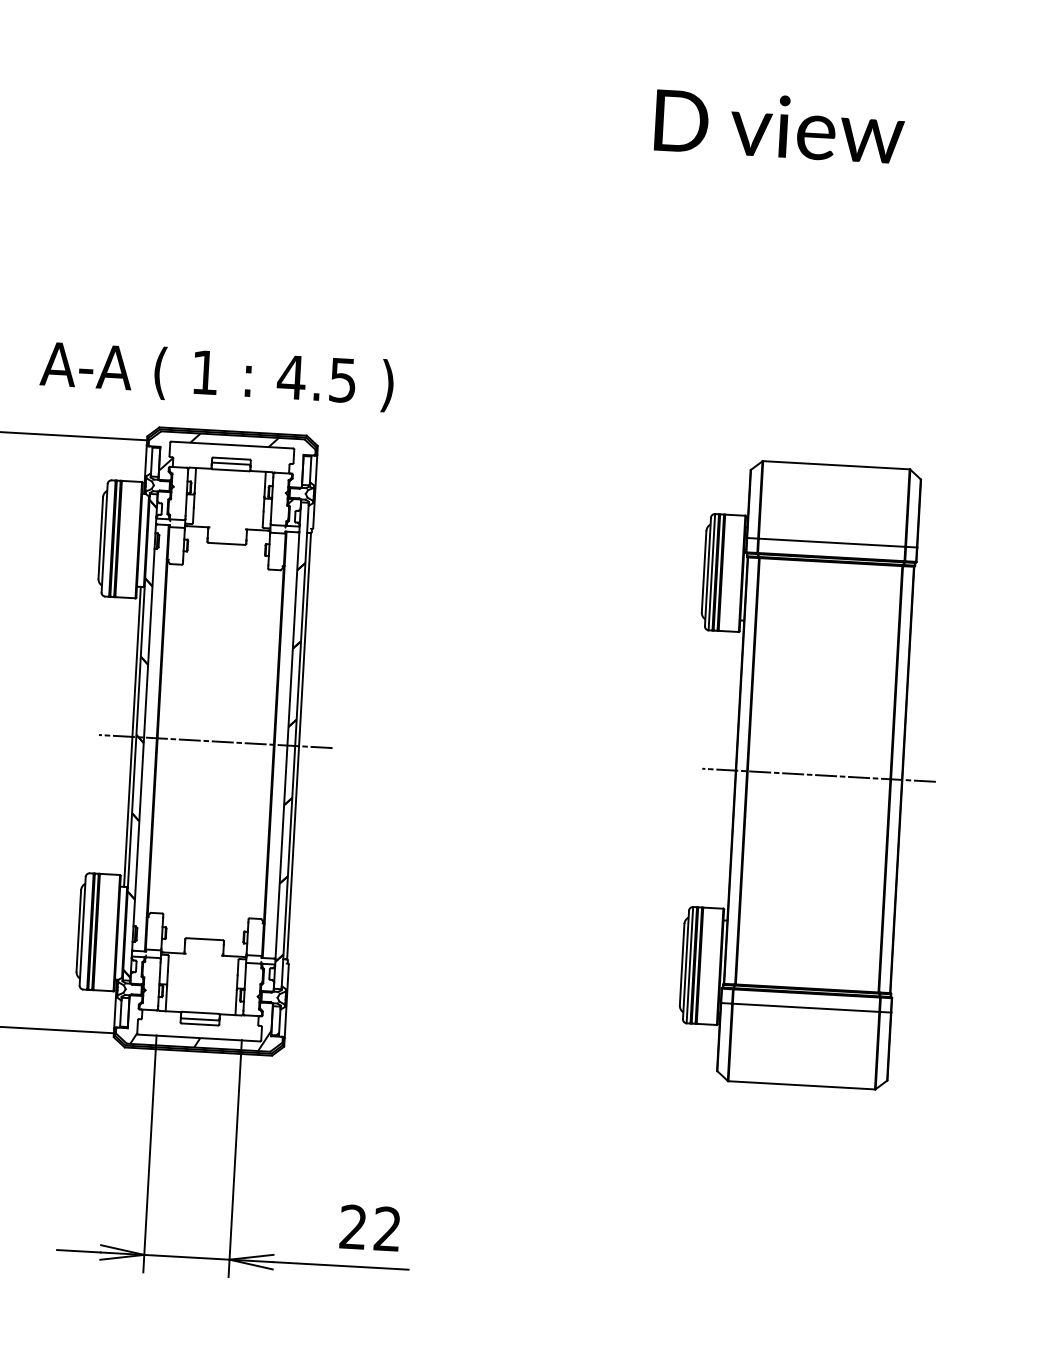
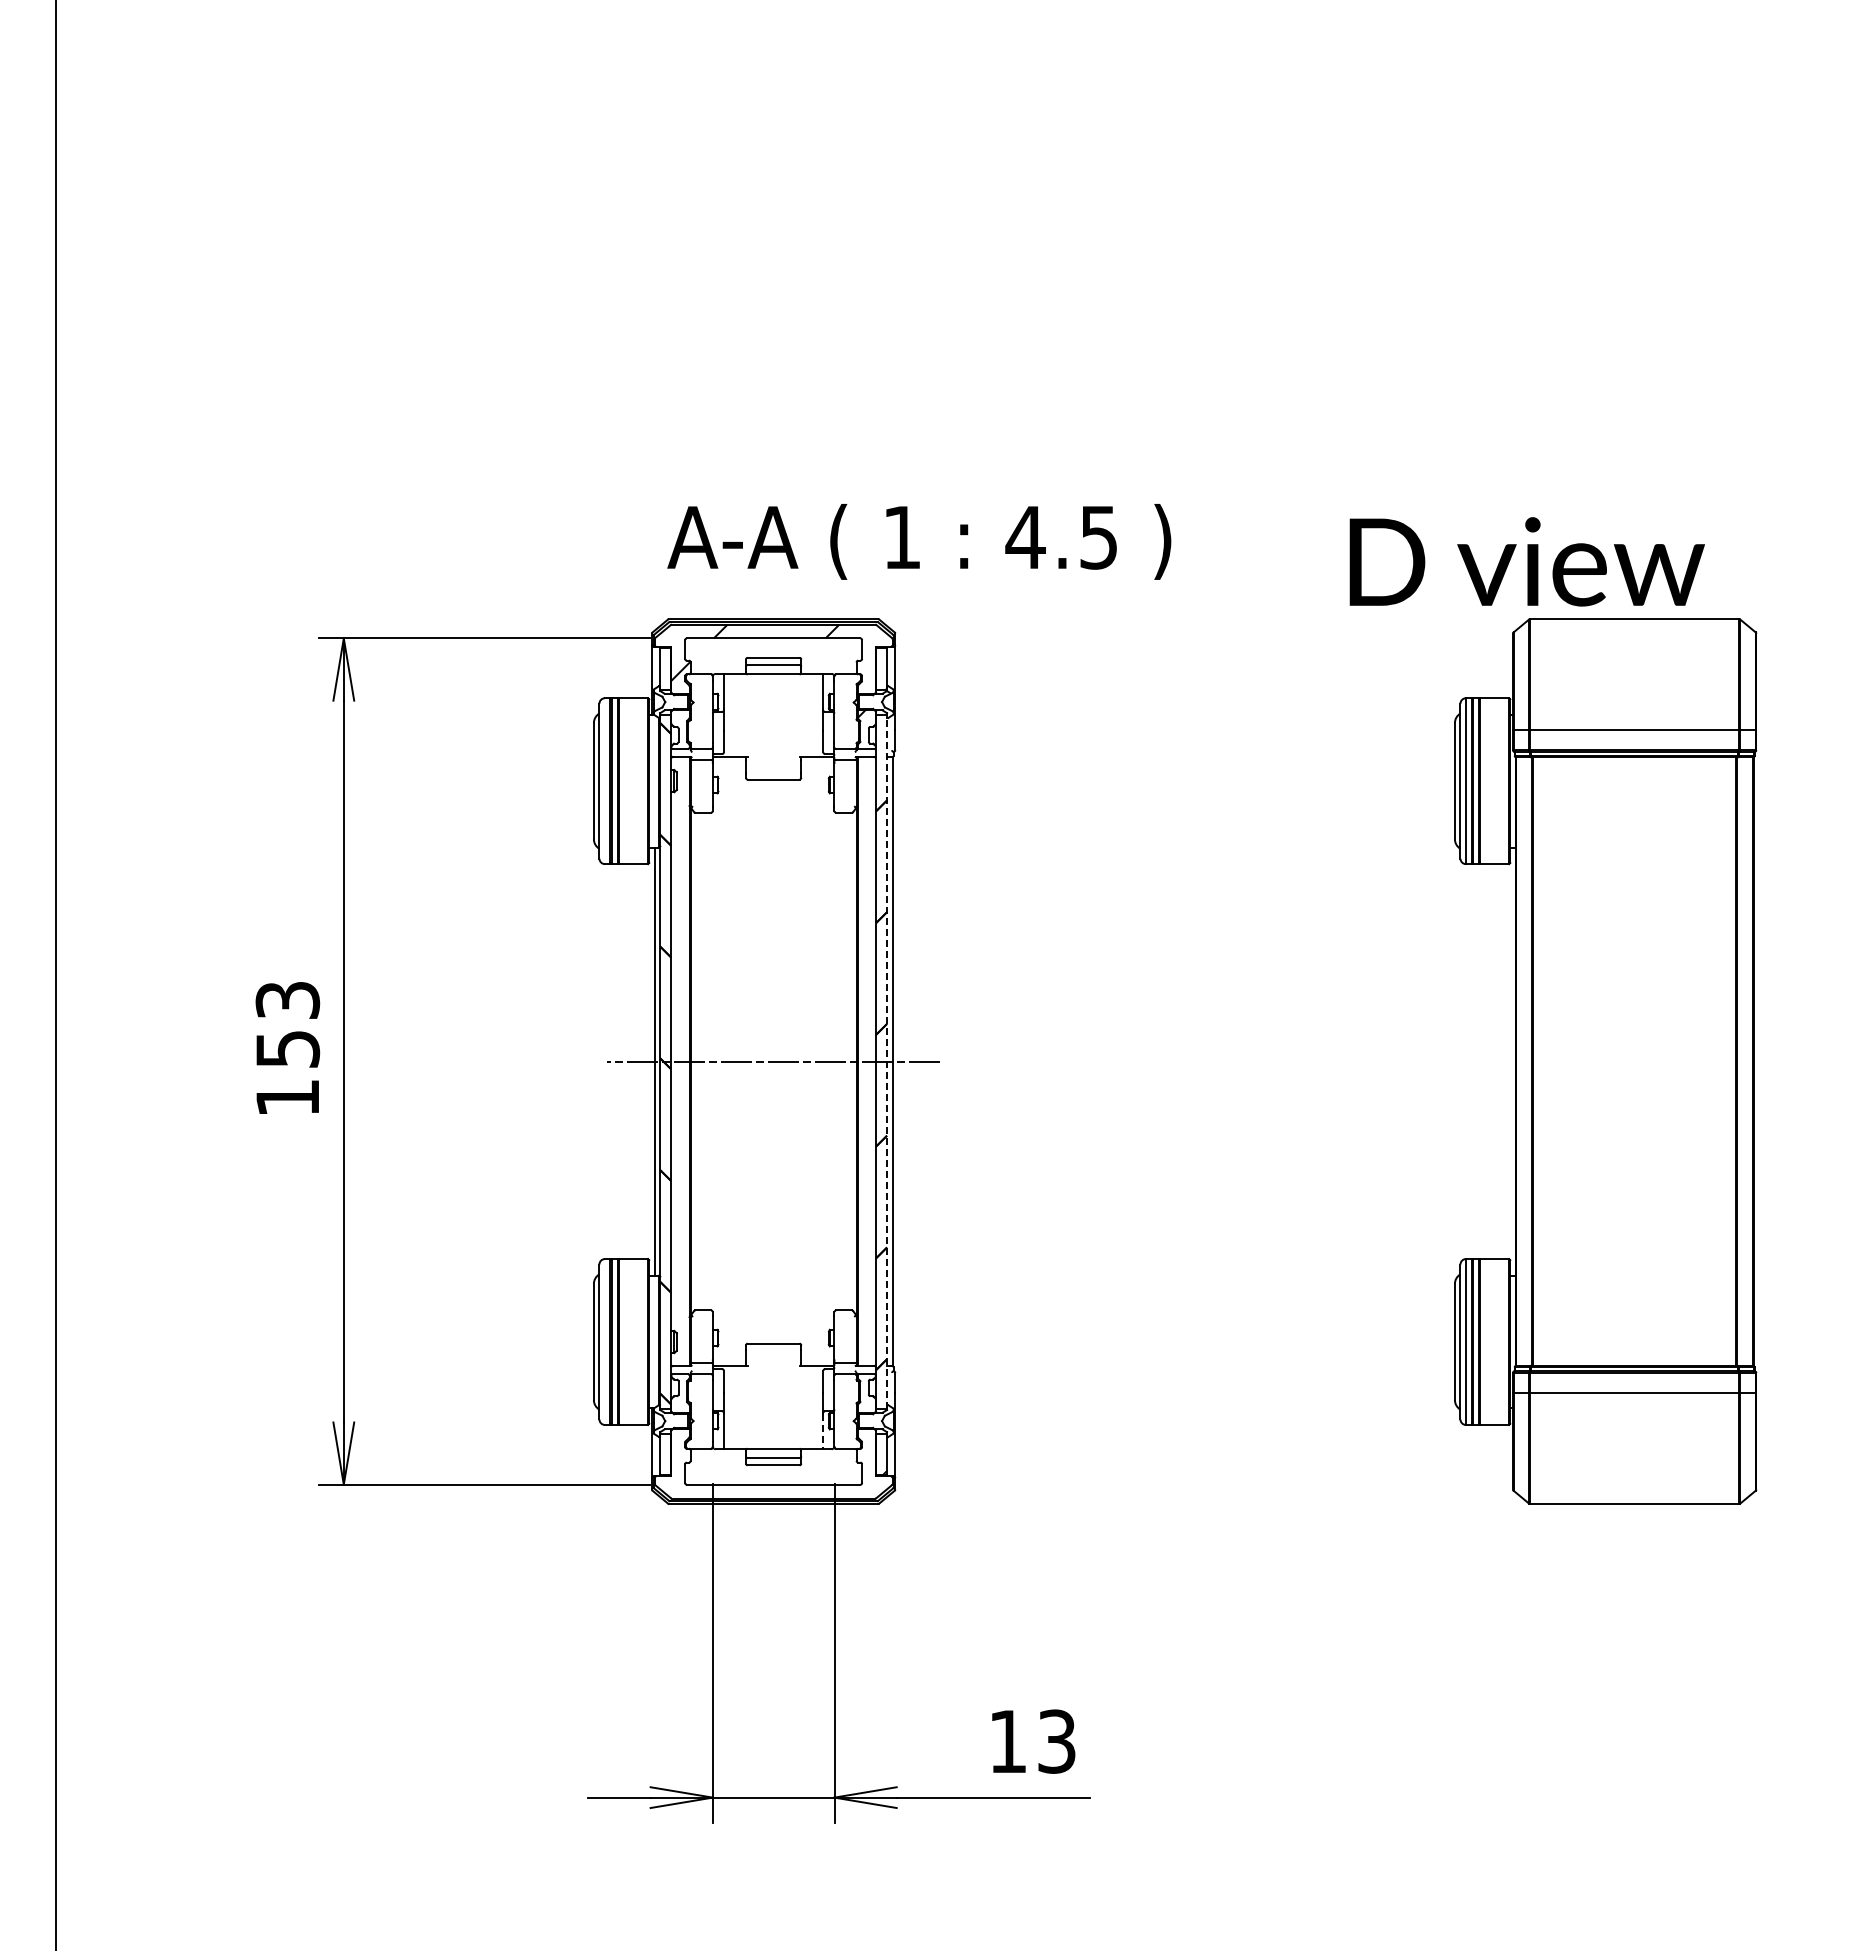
text: (779, 126) -> (1526, 561), moved
text: (217, 376) -> (919, 541), moved
line: (295, 745) -> (887, 1061), solid -> dashed
line: (818, 775) -> (1634, 1061), removed
line: (236, 1002) -> (823, 1431), solid -> dashed
hatch: (200, 1037) -> (775, 1483), removed
text: (370, 1228) -> (1032, 1741), 22 -> 13

